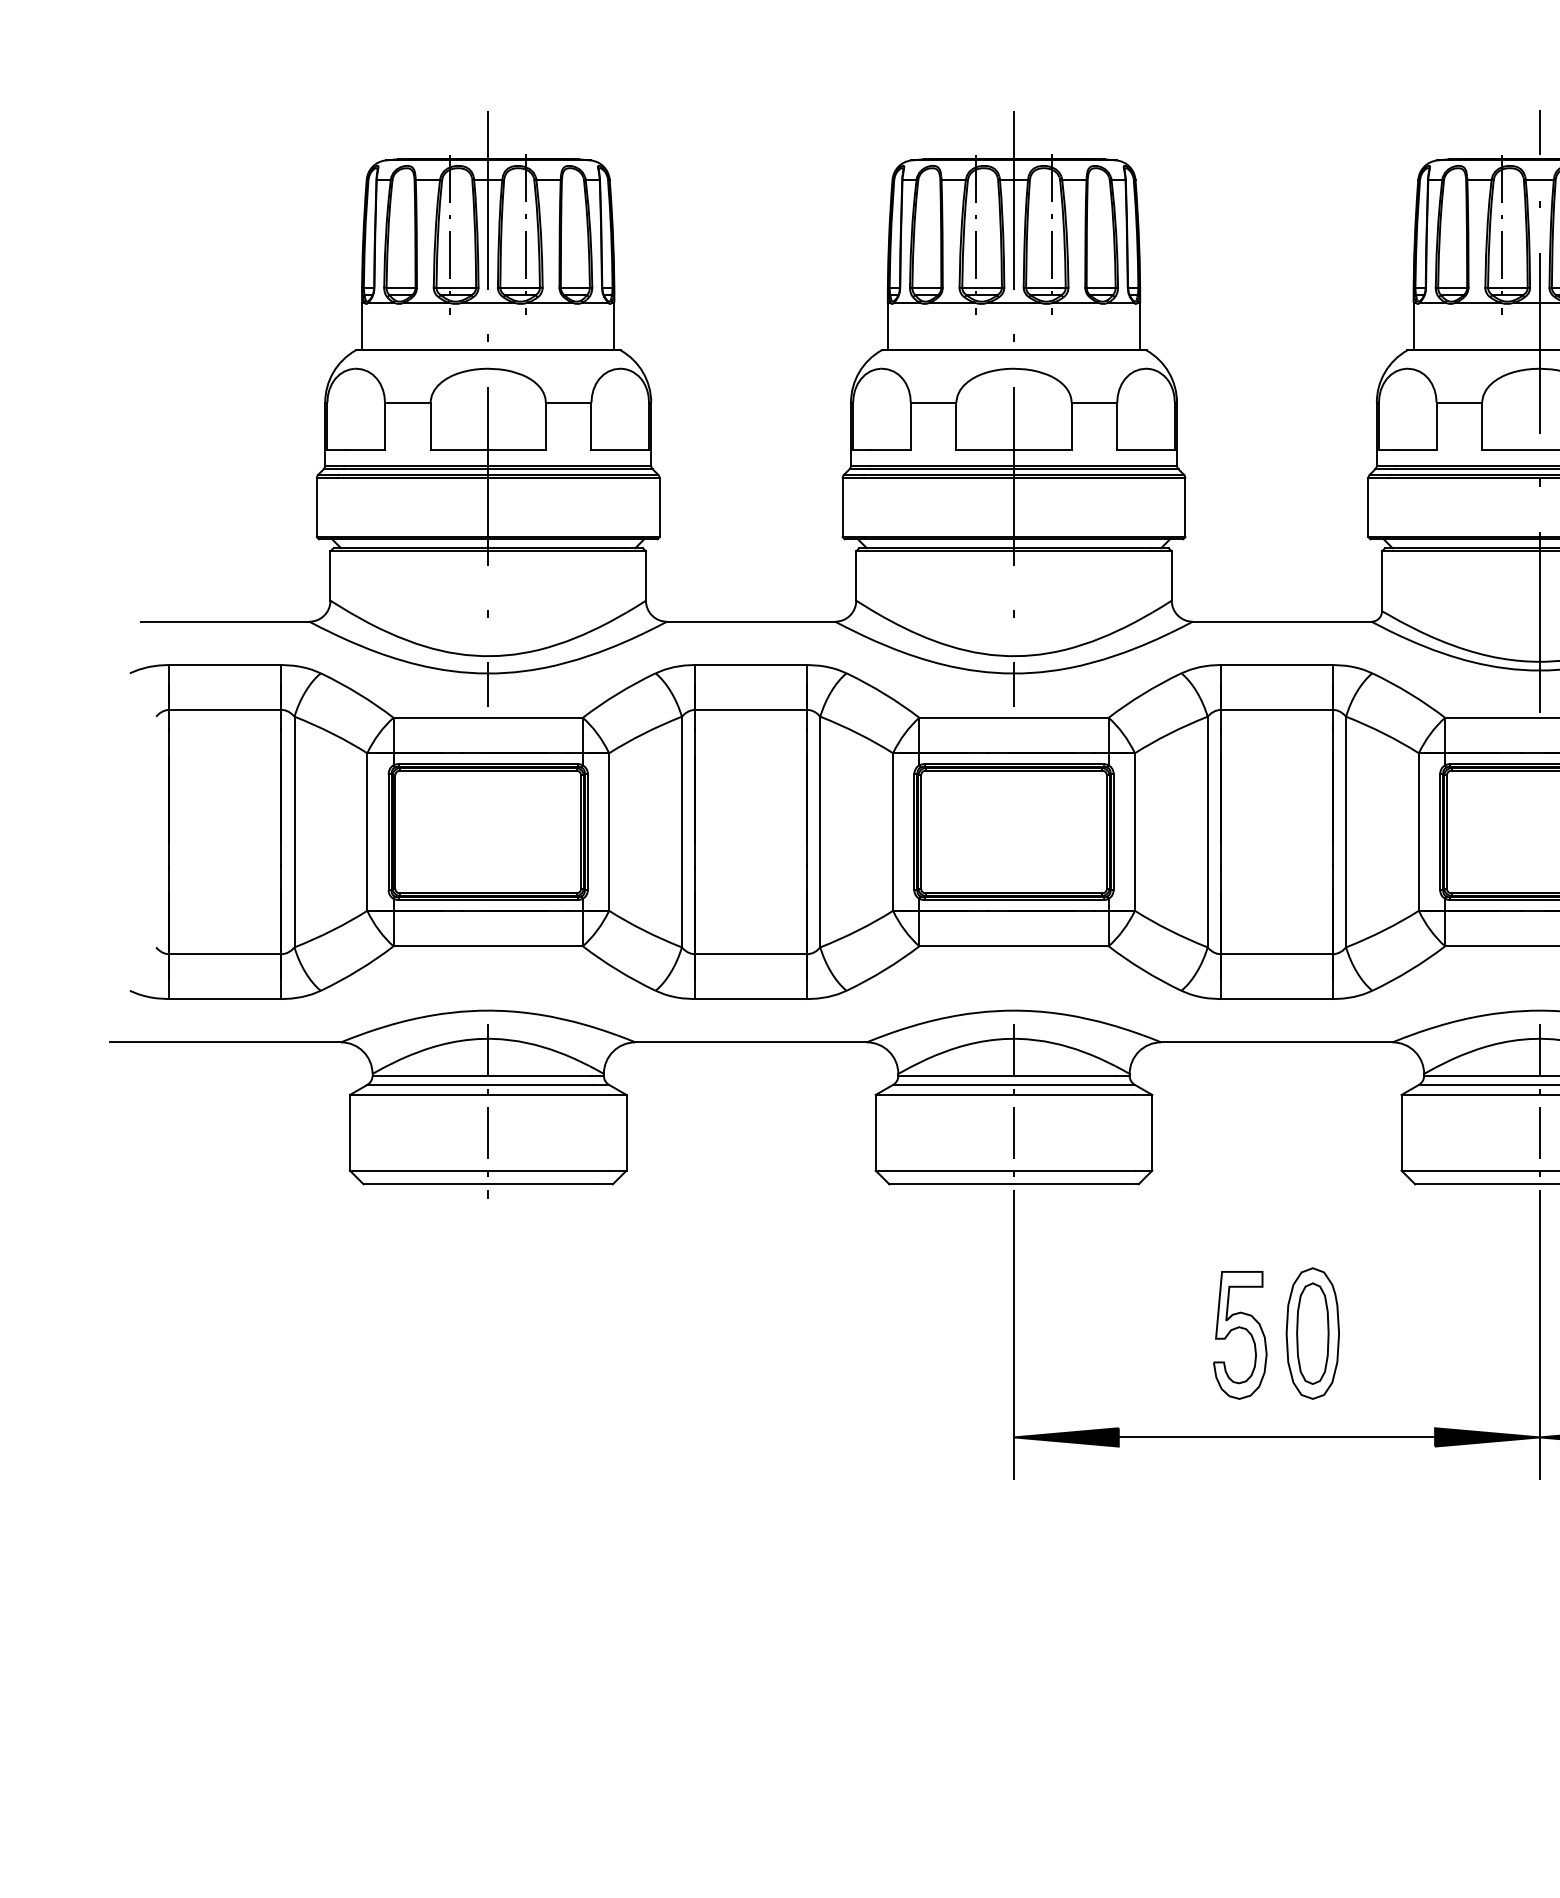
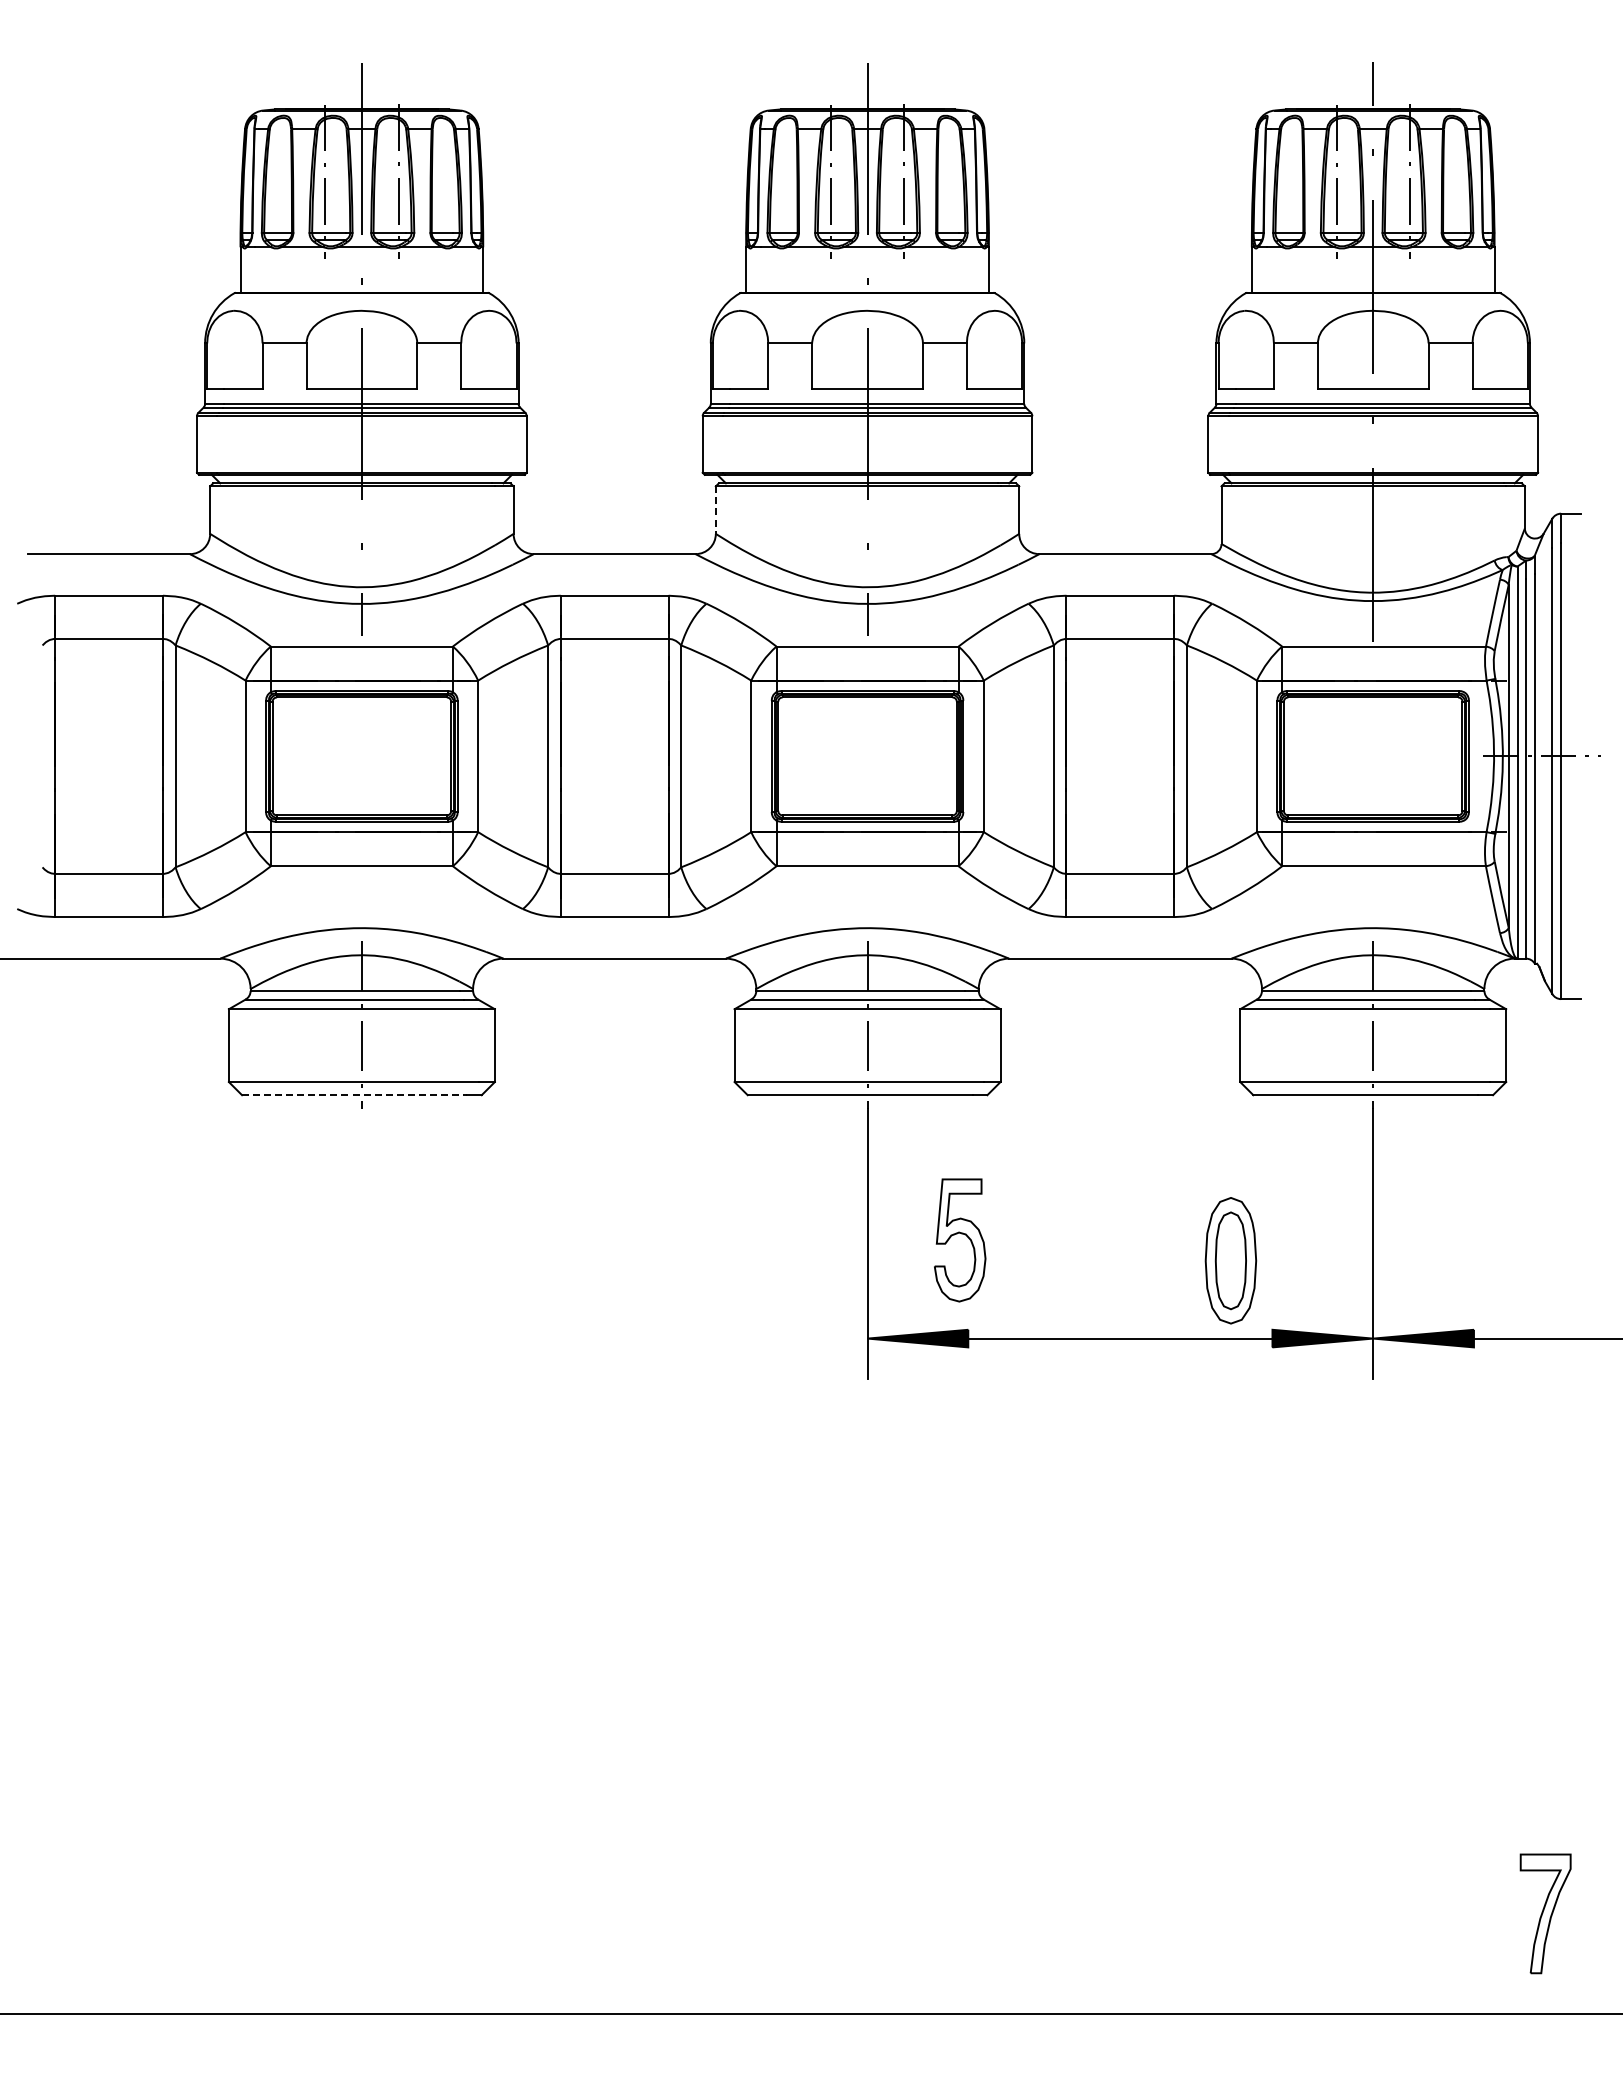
line: (855, 576) -> (715, 510), solid -> dashed
line: (481, 1184) -> (355, 1095), solid -> dashed
part: (1241, 1329) -> (961, 1234), moved
part: (1312, 1333) -> (1230, 1260), moved

